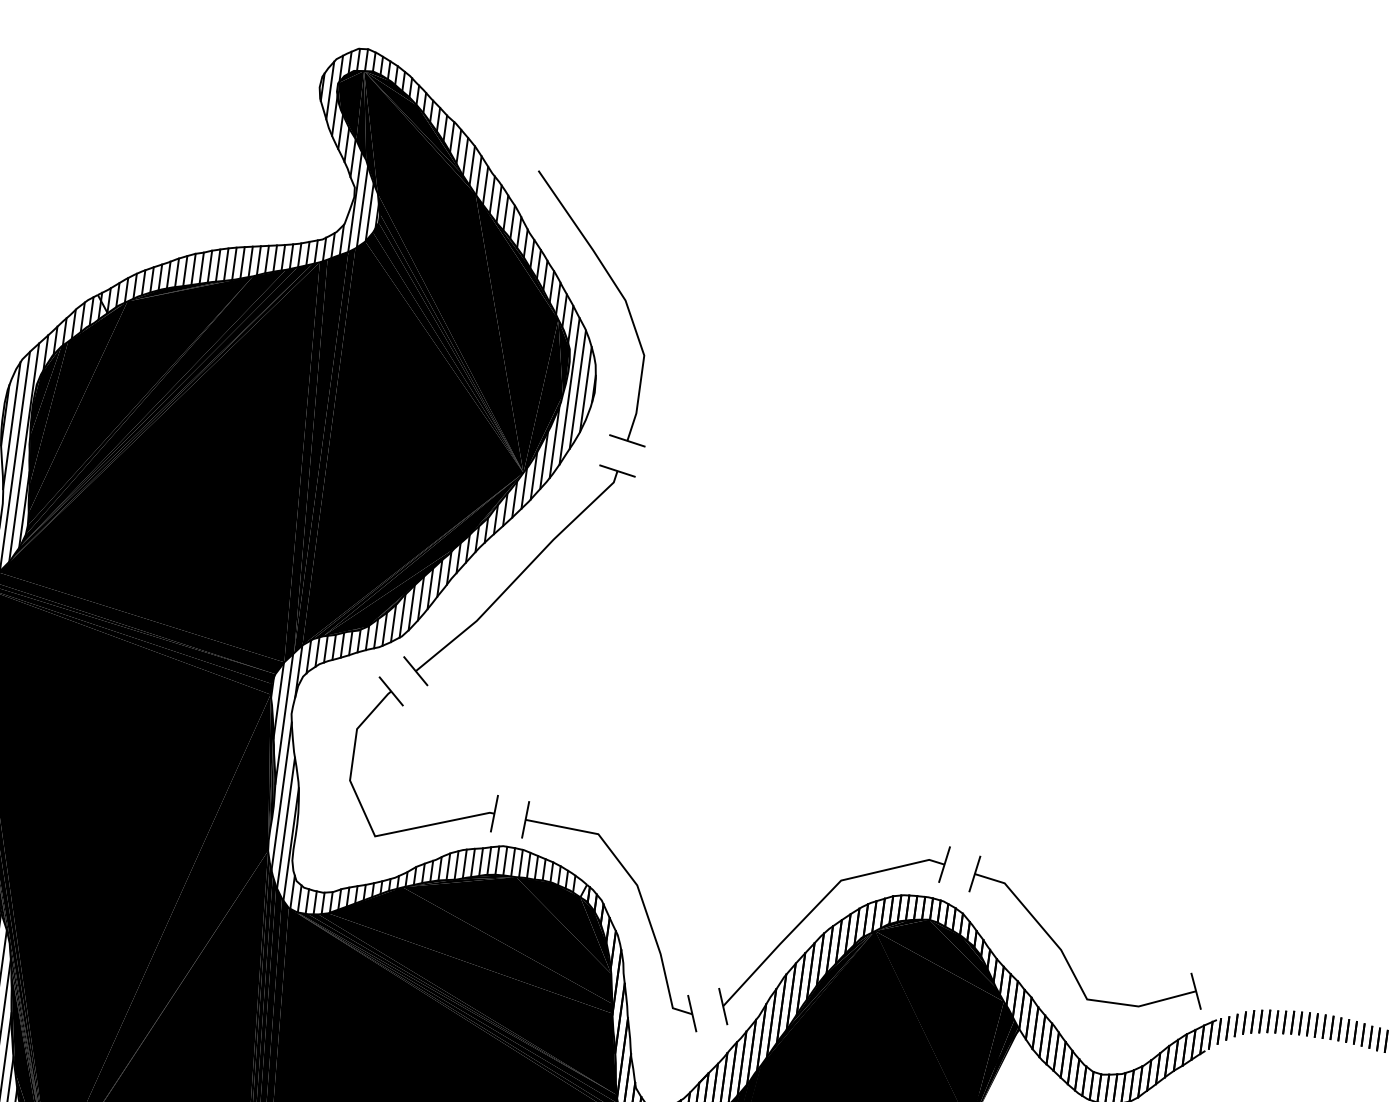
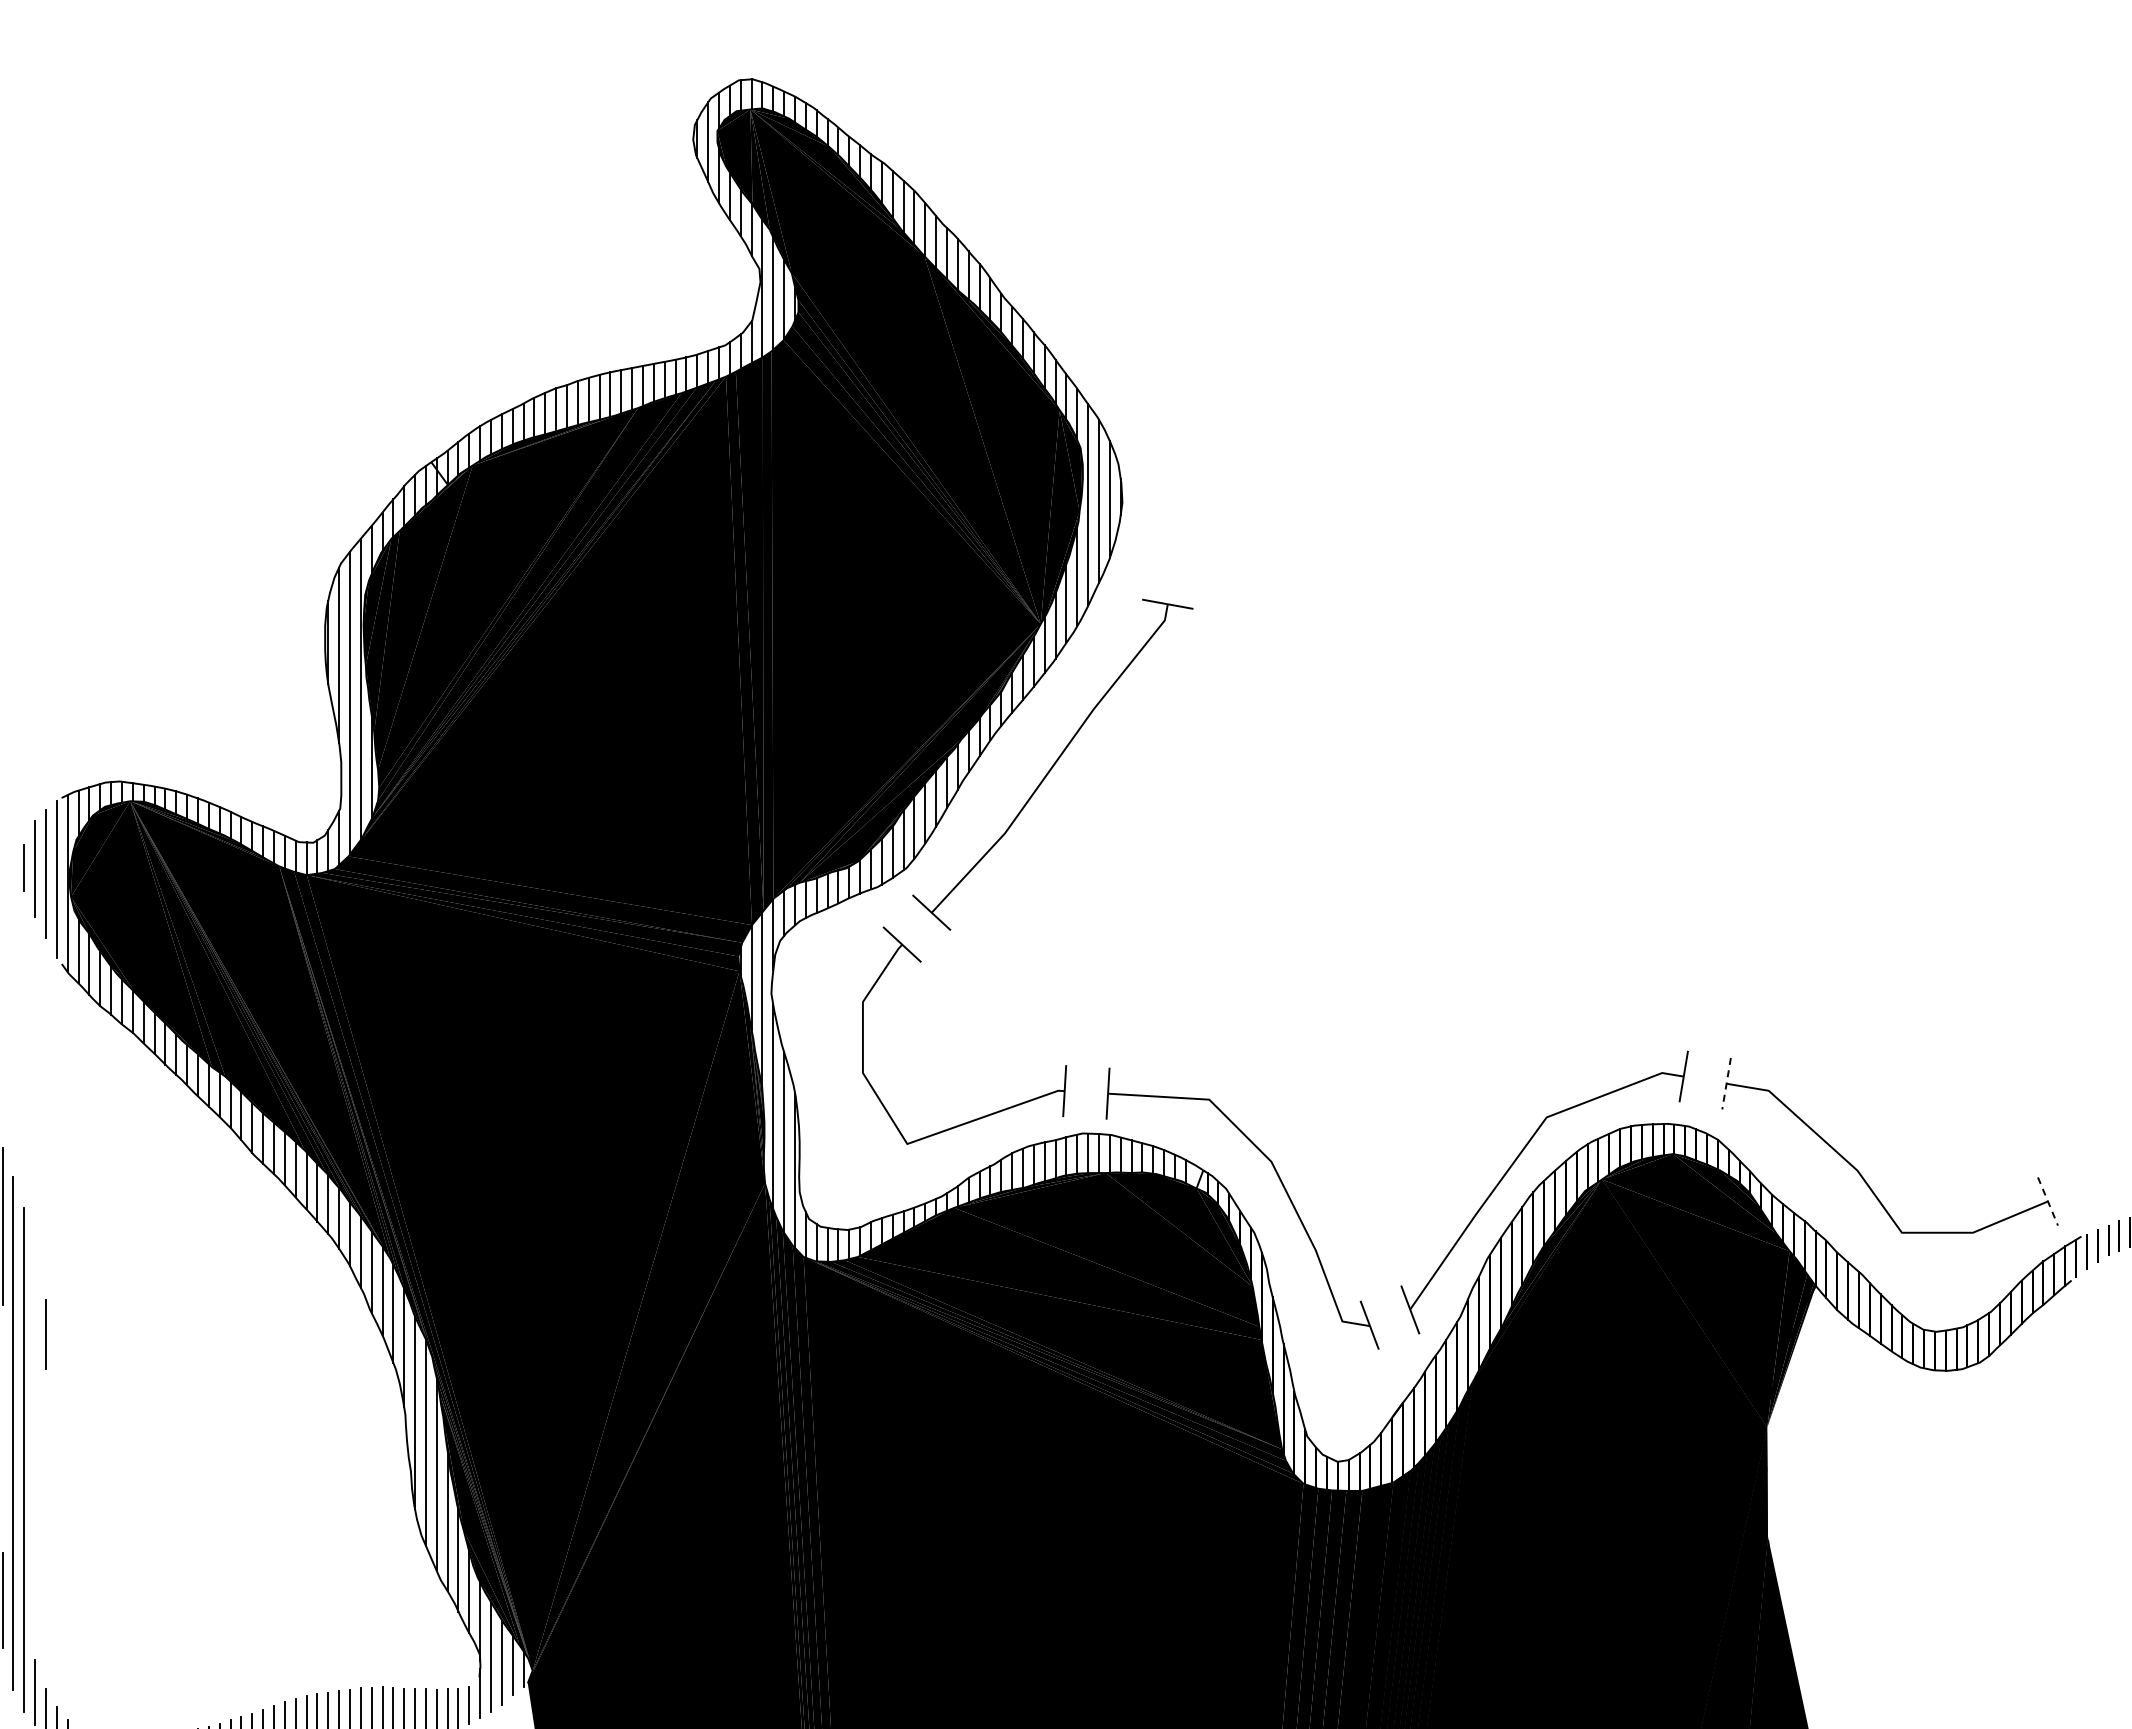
part: (618, 292) -> (1136, 361), removed
line: (974, 874) -> (1726, 1084), solid -> dashed
line: (1196, 991) -> (2048, 1201), solid -> dashed

